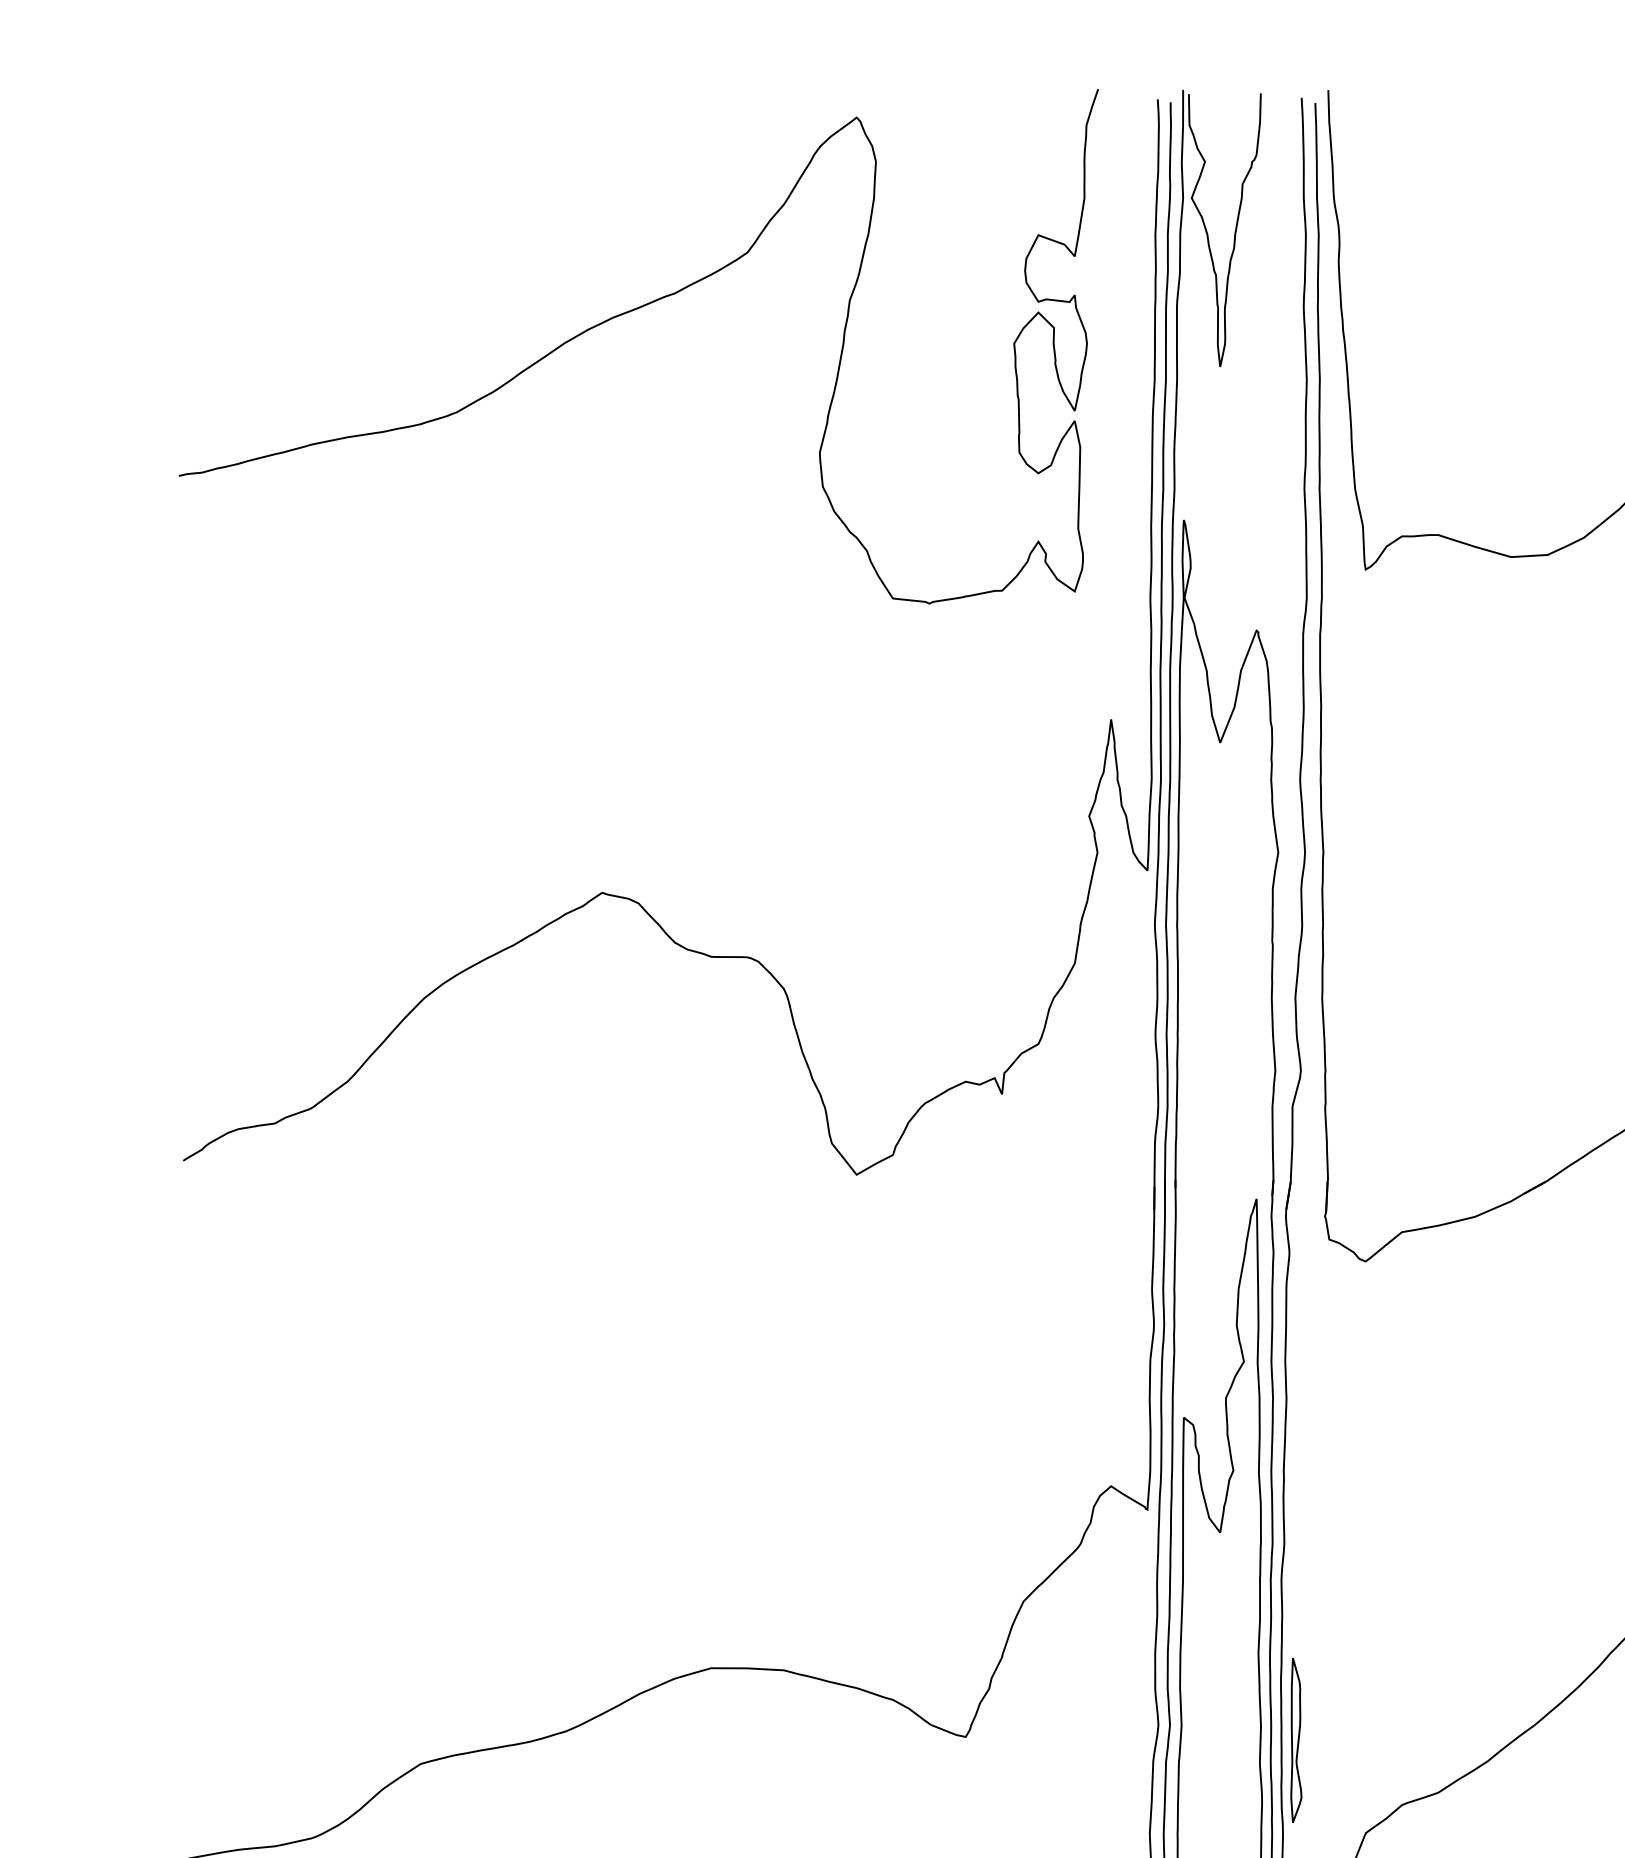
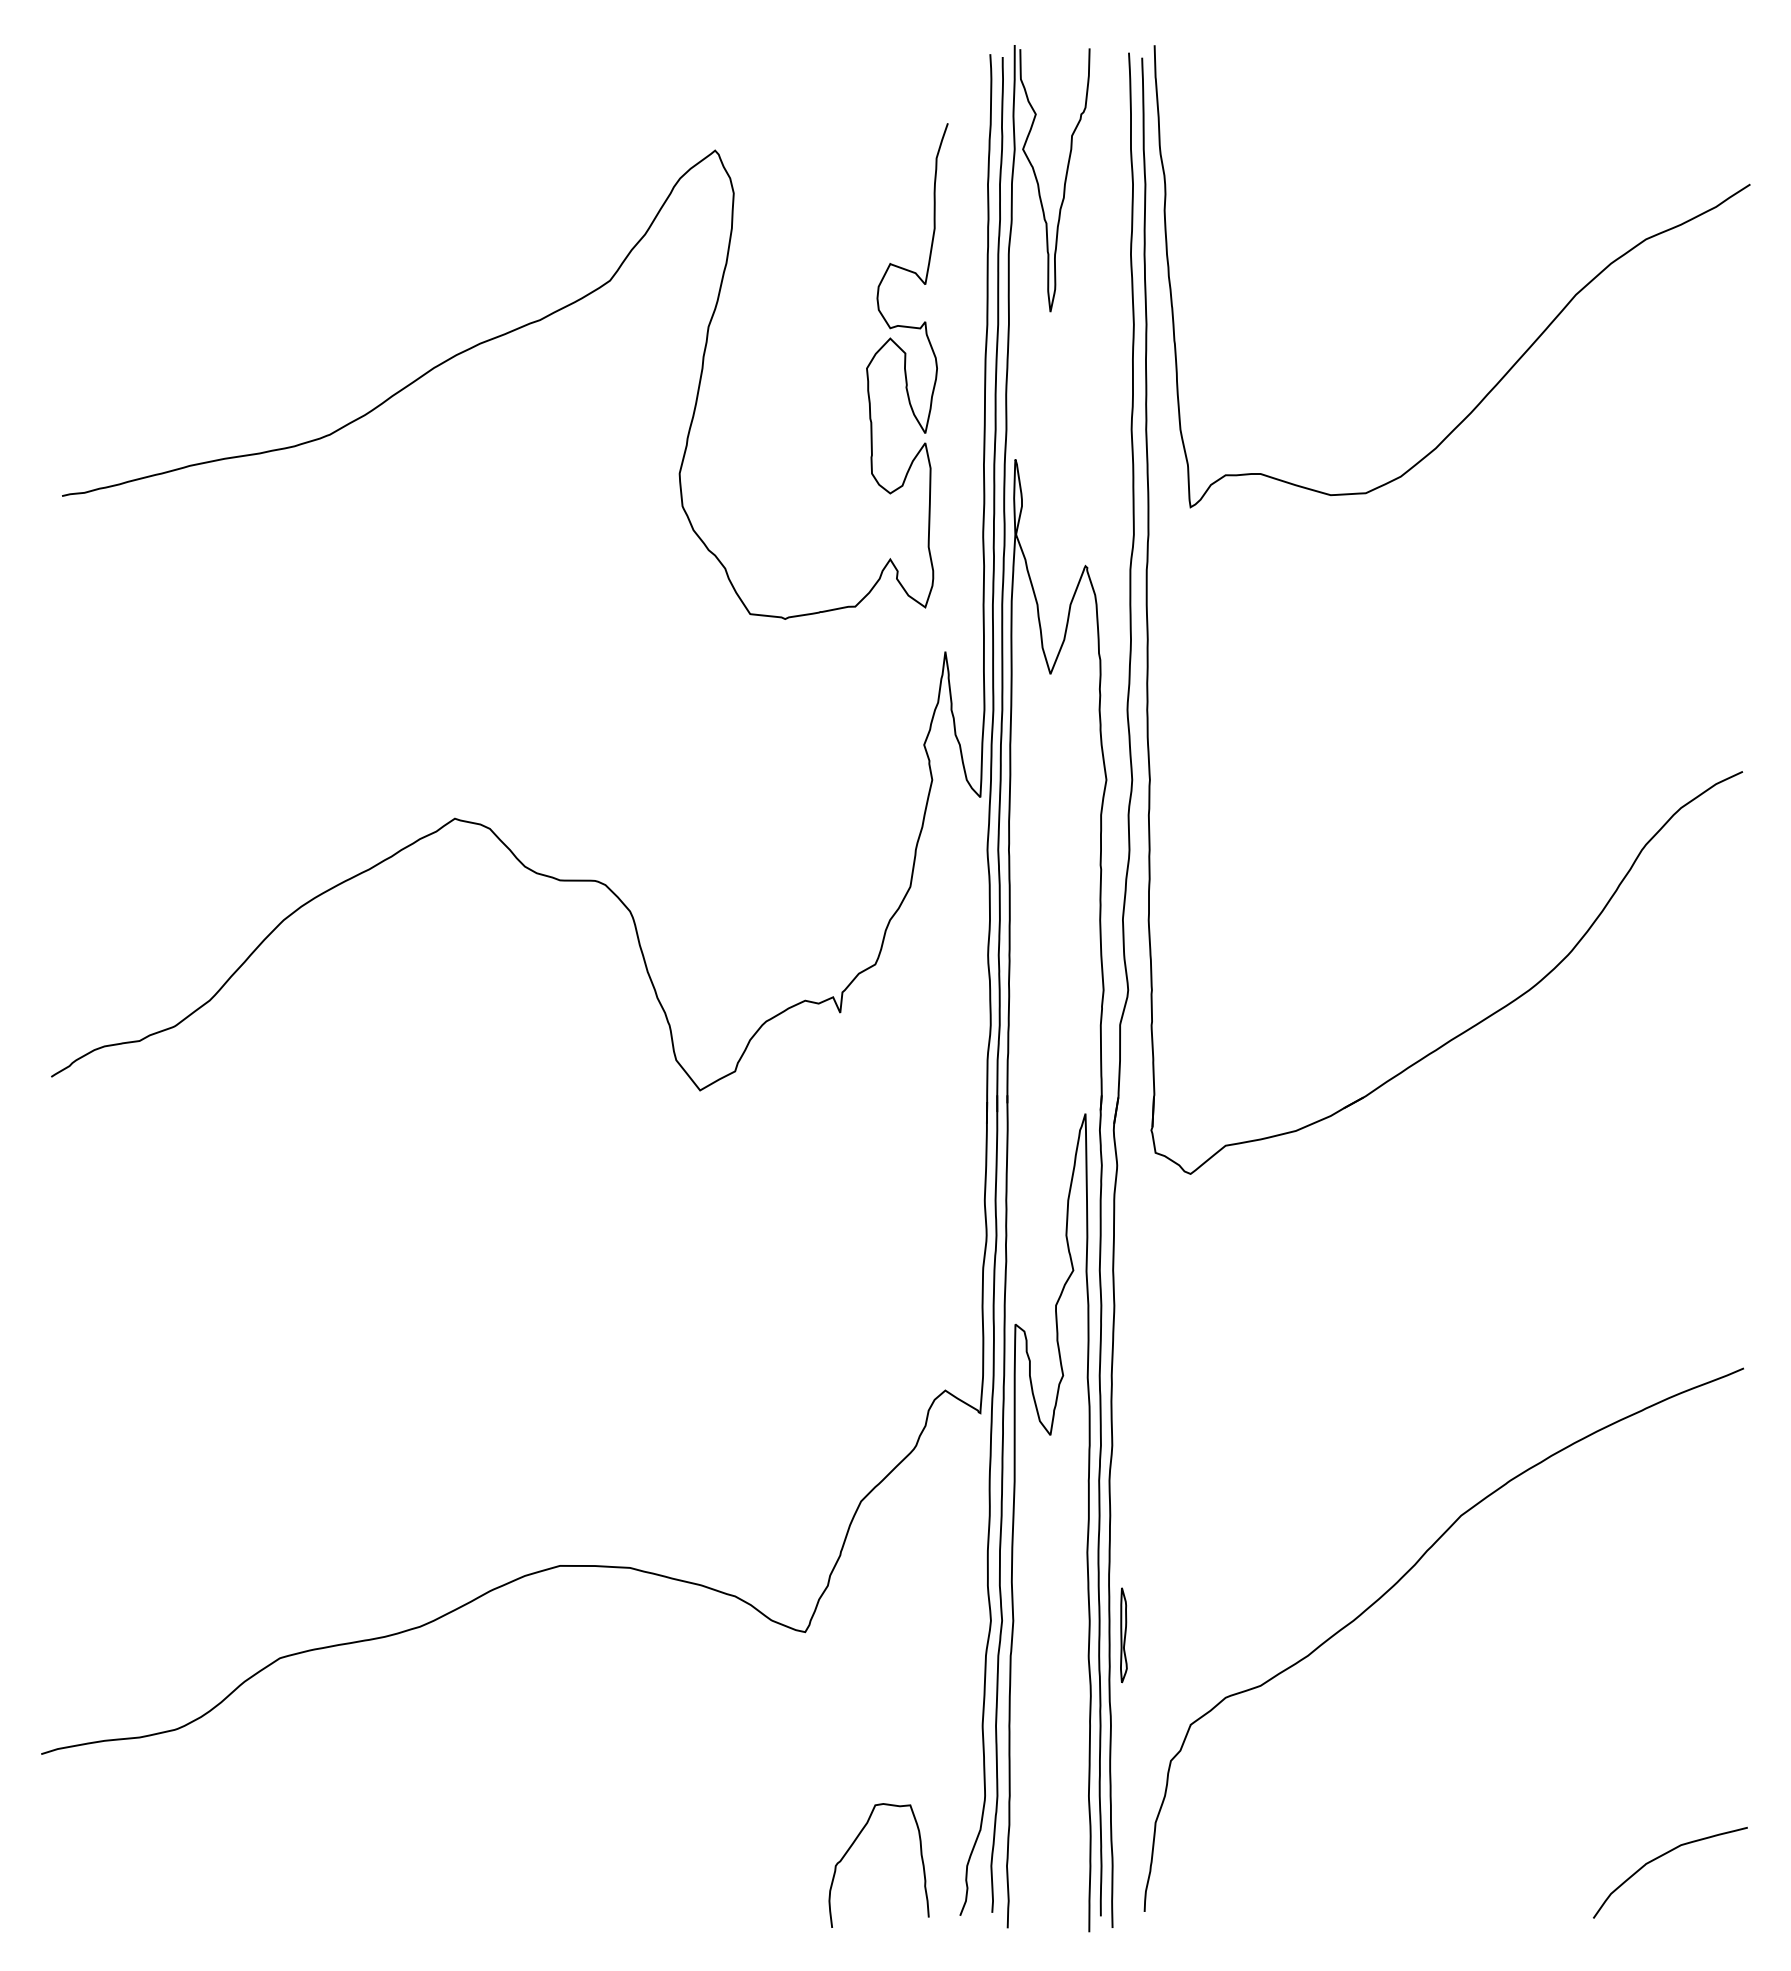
curve: (627, 313) -> (494, 339), moved
part: (1296, 1740) -> (1123, 1635), size x0.6

